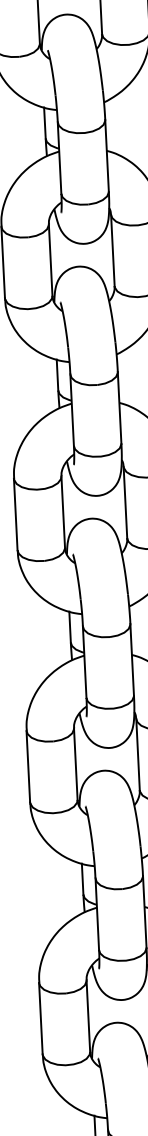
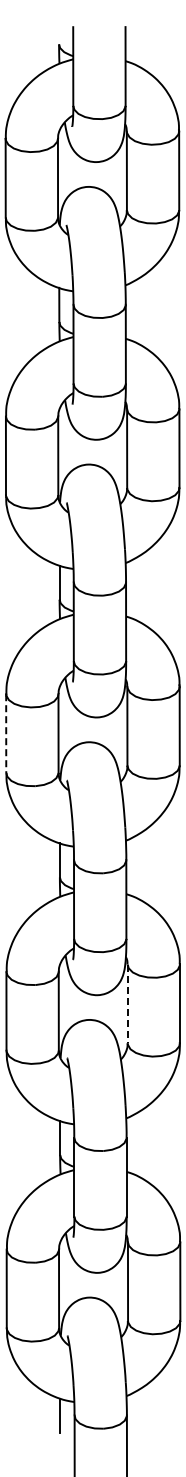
line: (16, 515) -> (6, 734), solid -> dashed
line: (137, 755) -> (127, 1004), solid -> dashed

